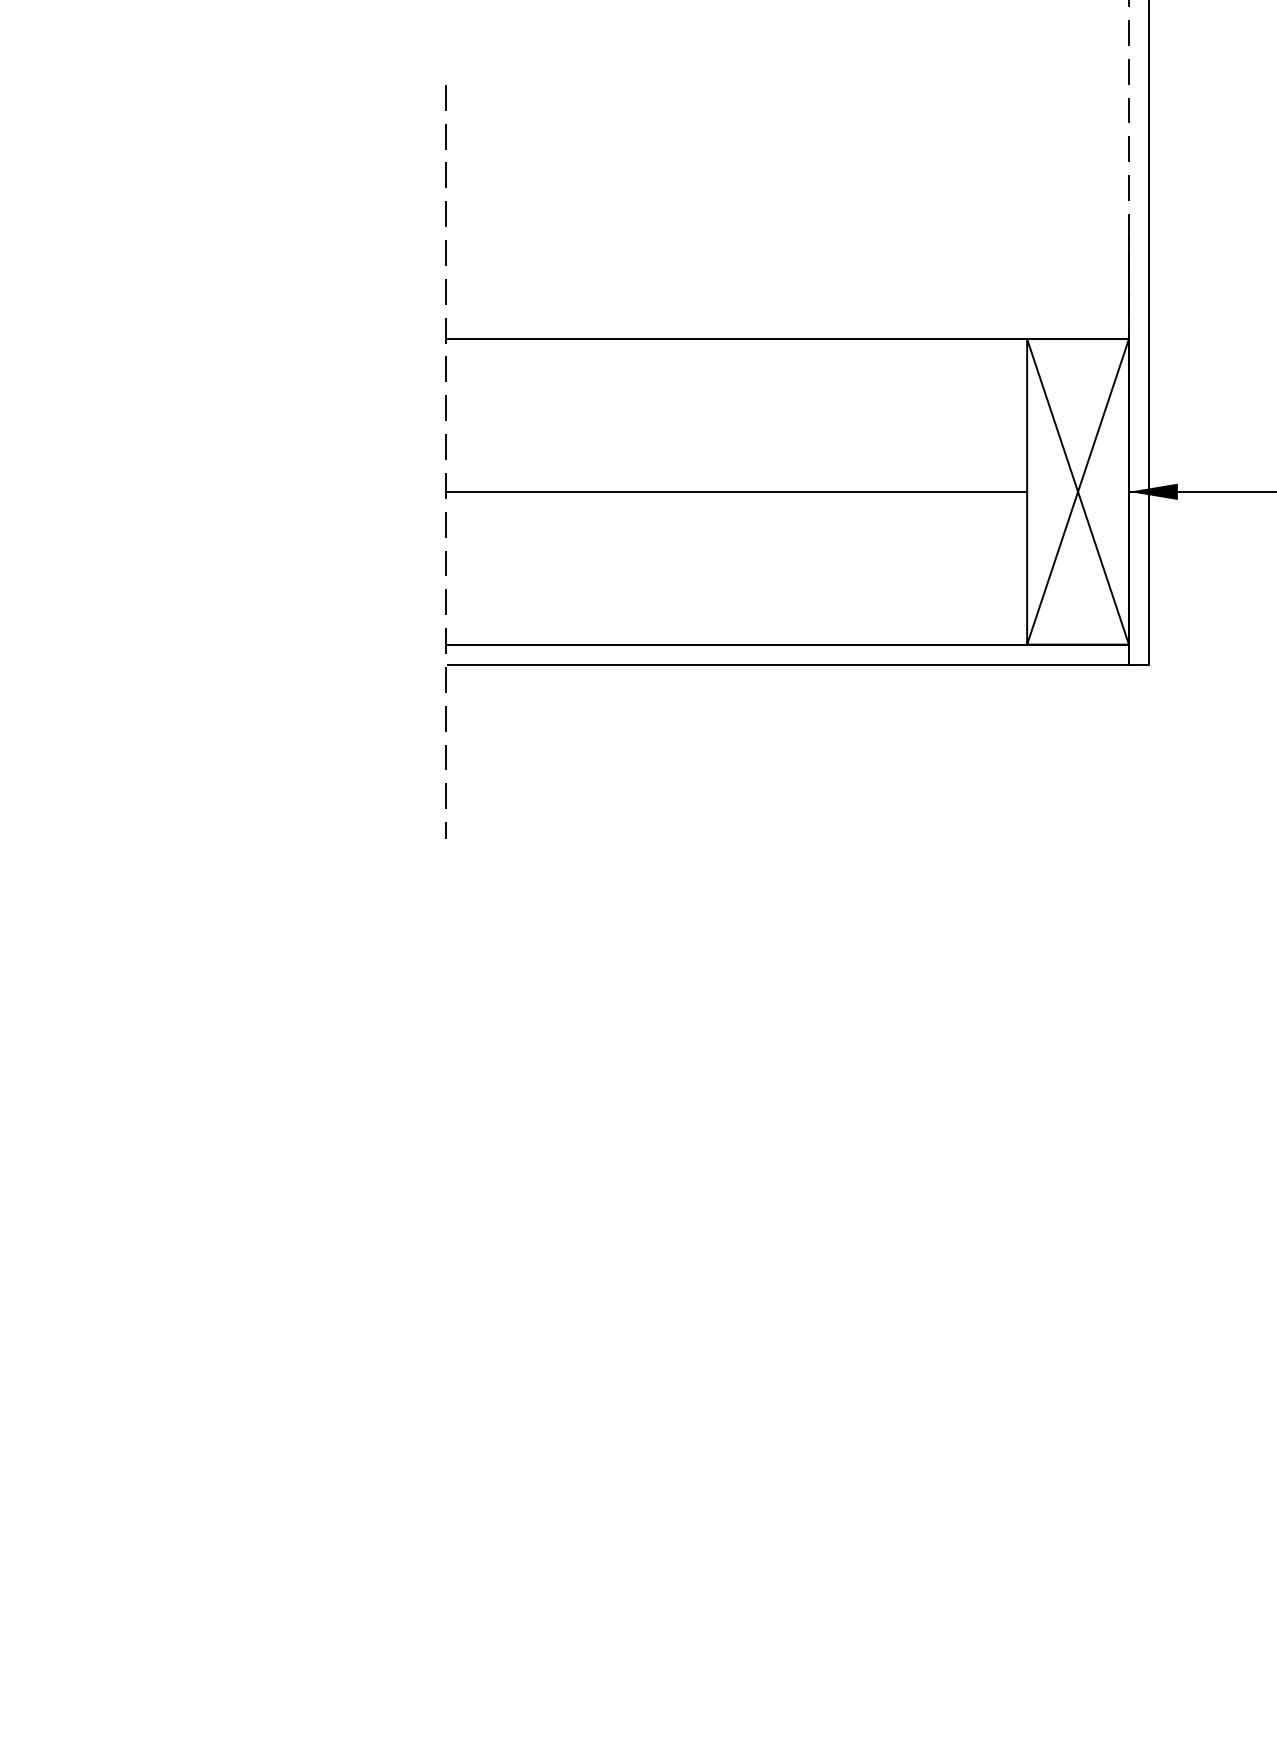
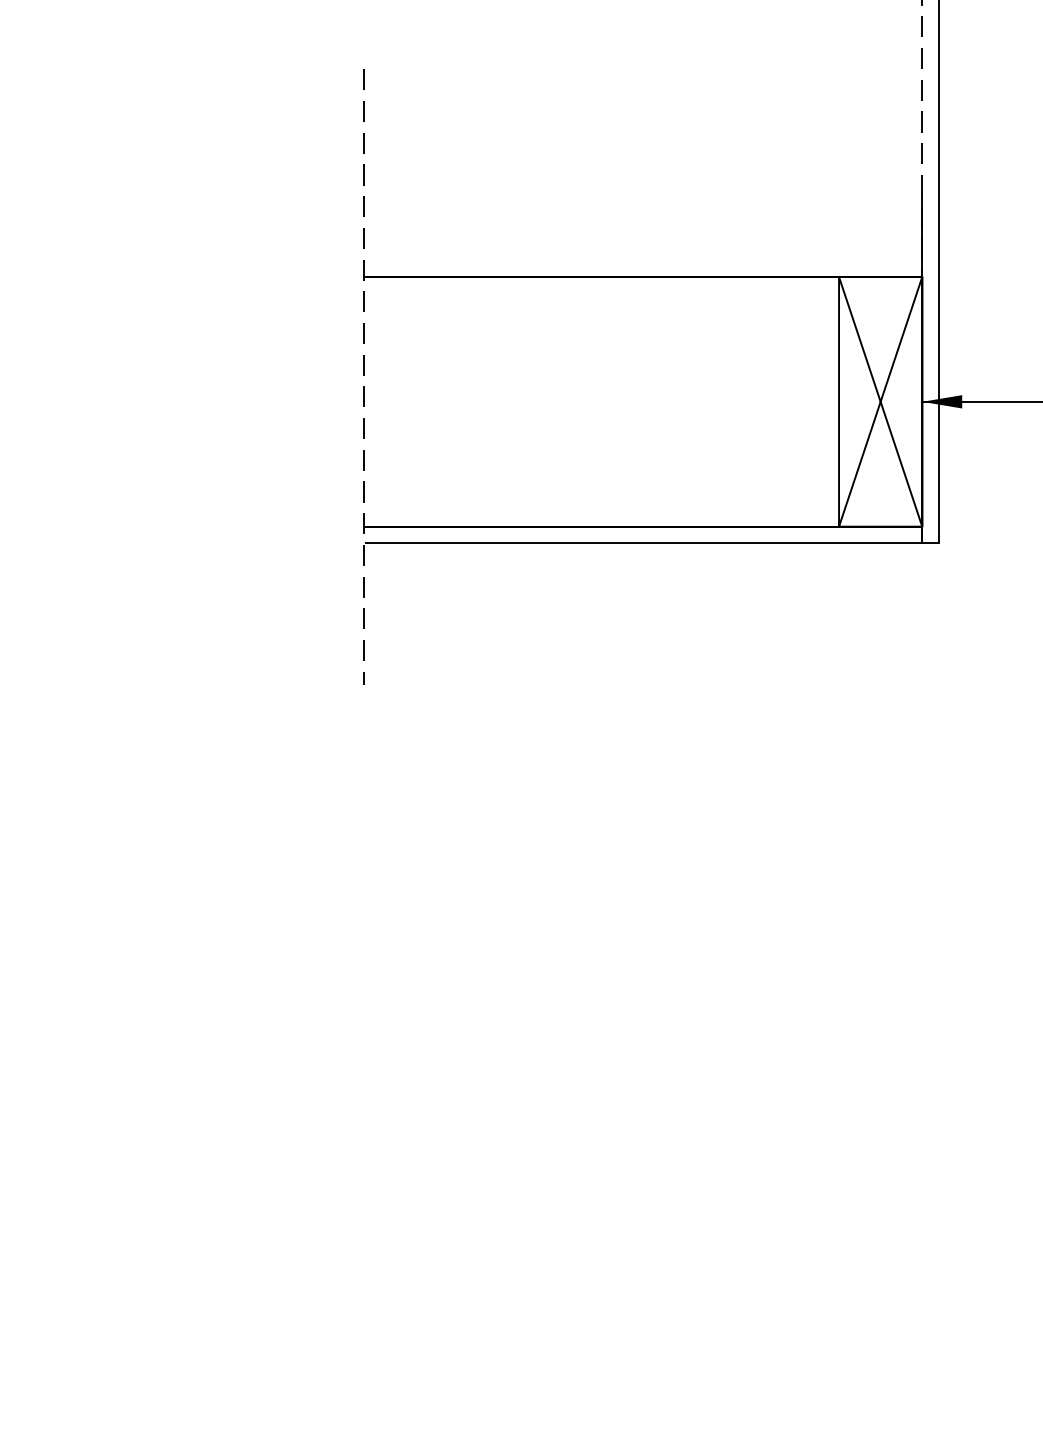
line: (736, 491) -> (601, 401), removed

